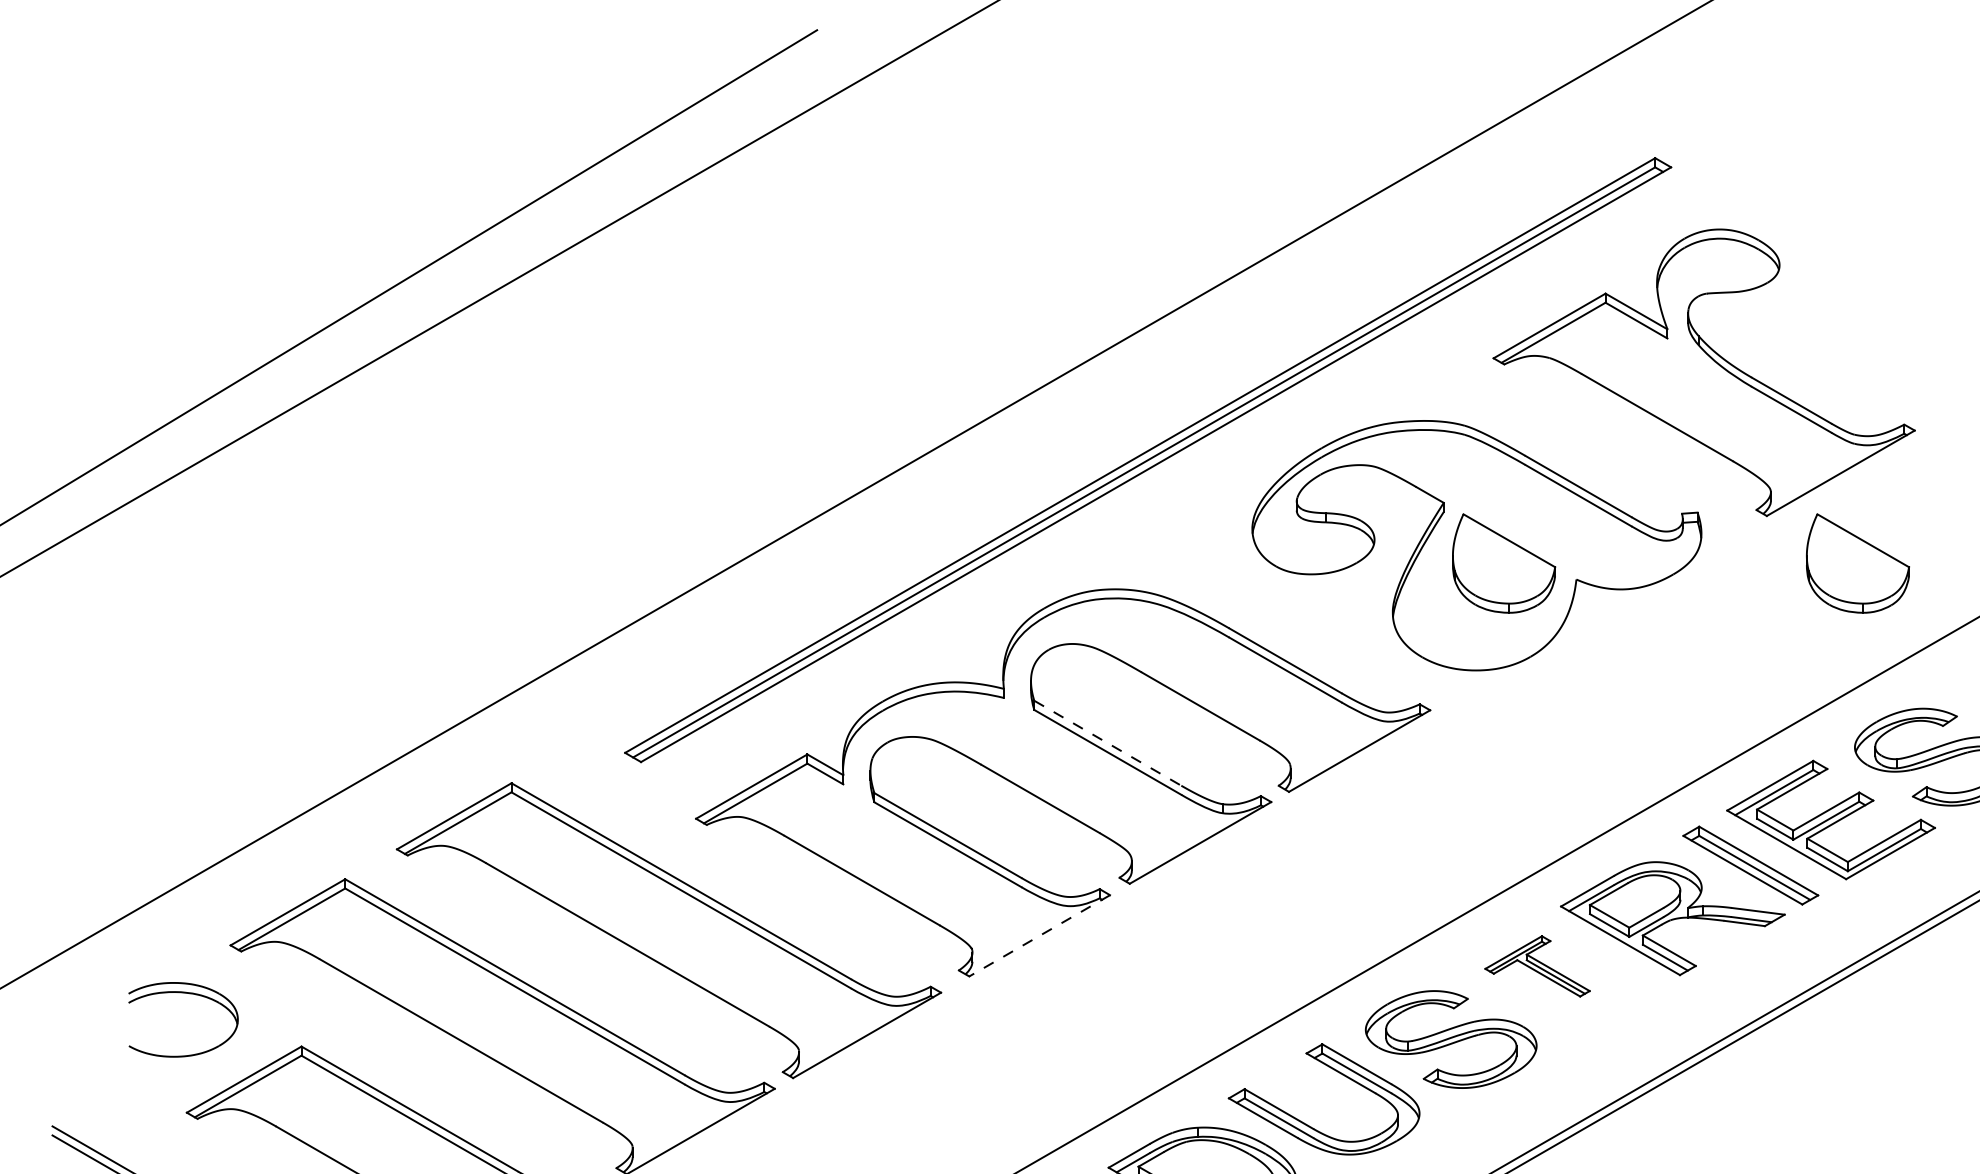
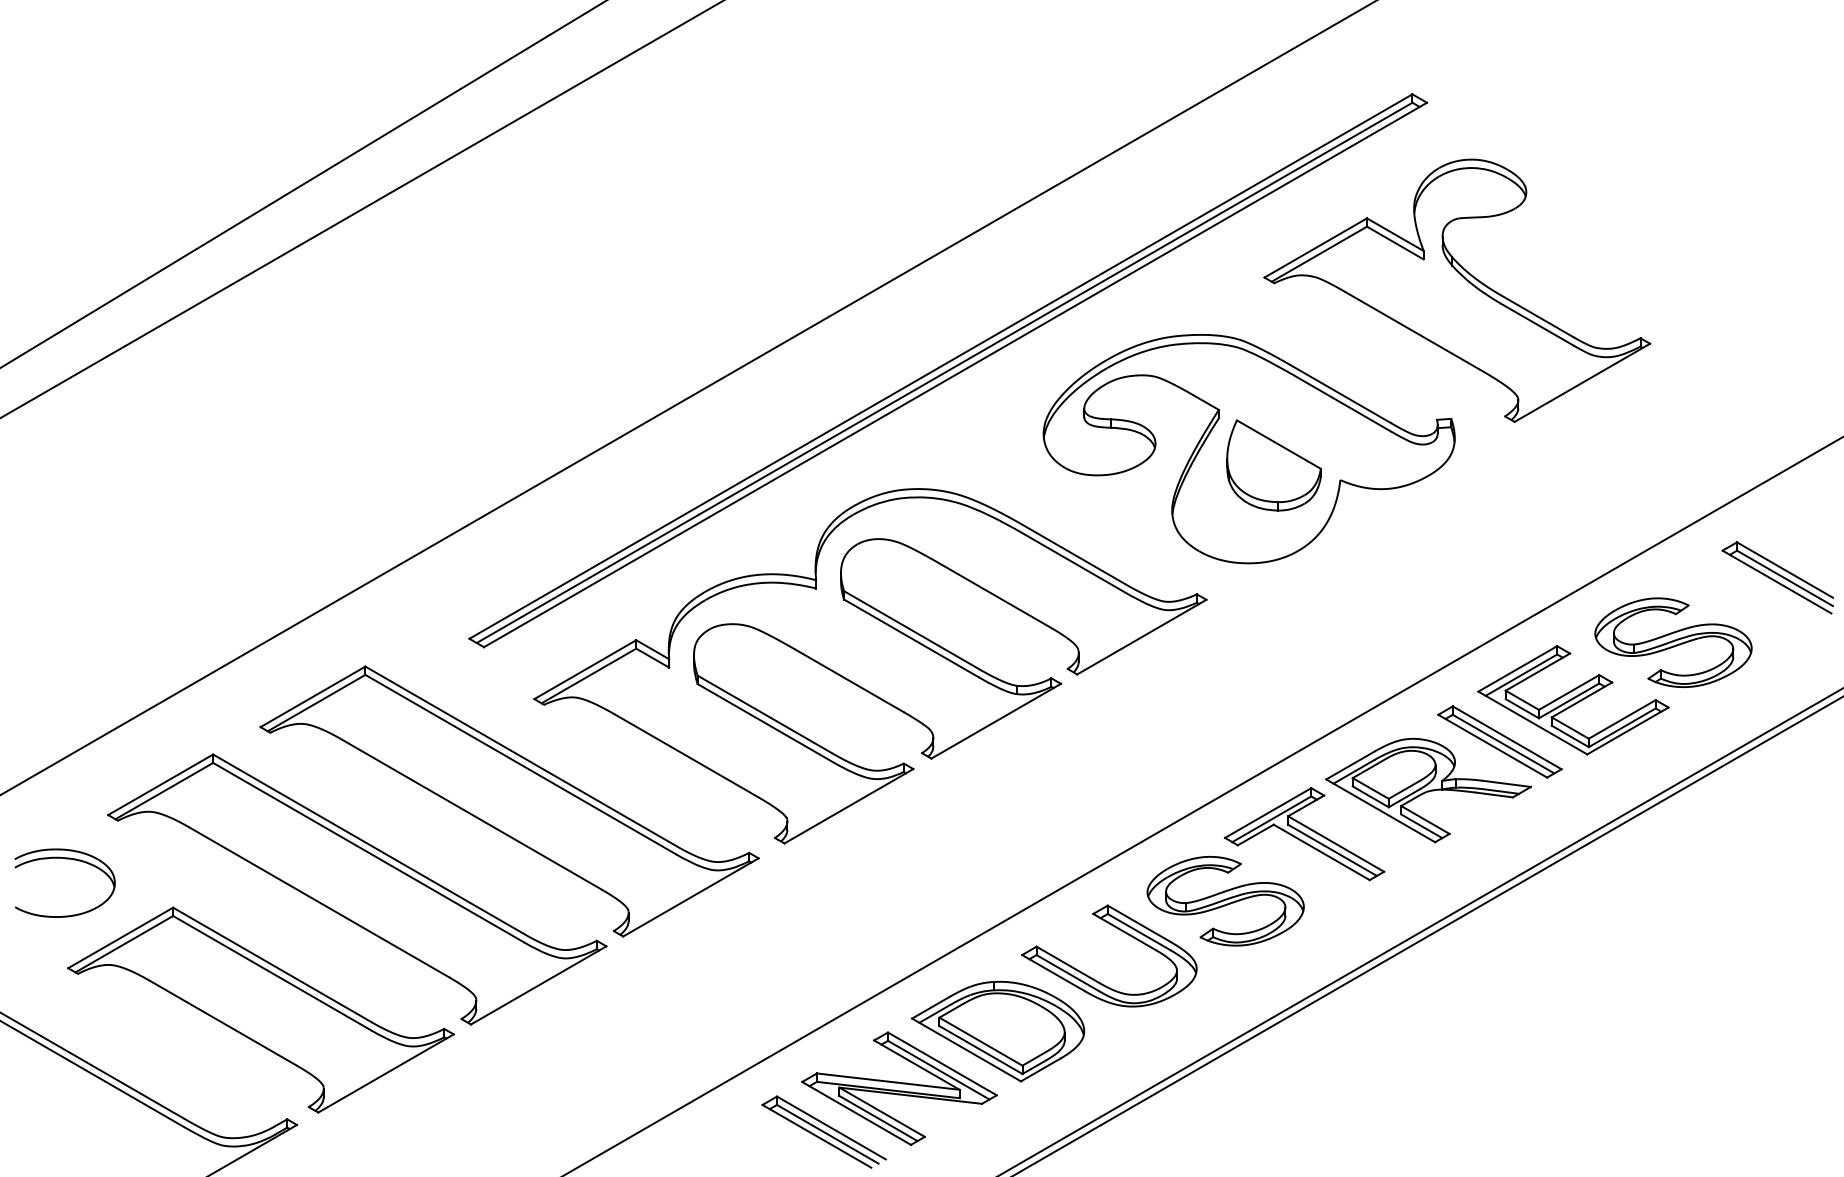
part: (1857, 563) -> (1597, 465), removed
line: (1108, 742) -> (911, 629), dashed -> solid
line: (1039, 936) -> (848, 806), dashed -> solid
part: (1537, 966) -> (1304, 834), size x1.67

